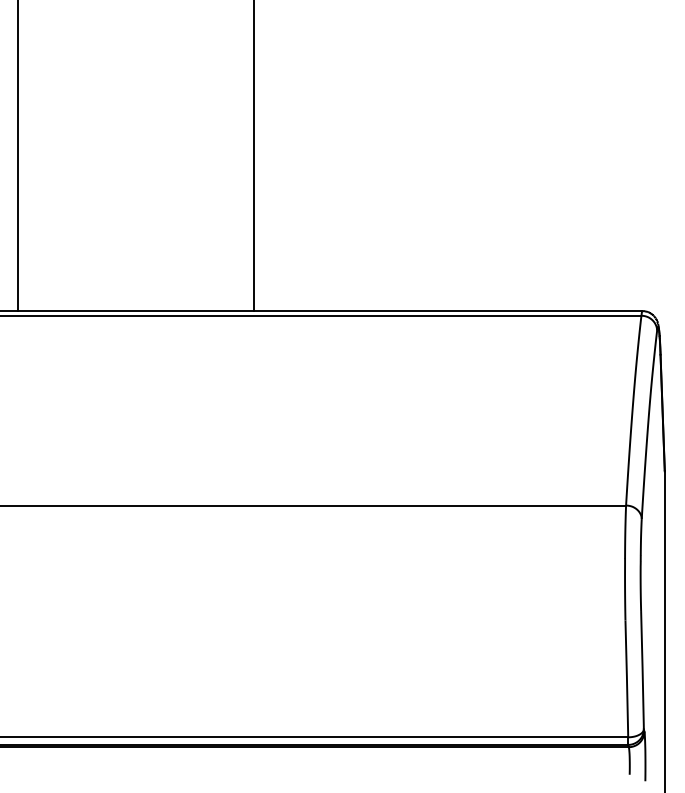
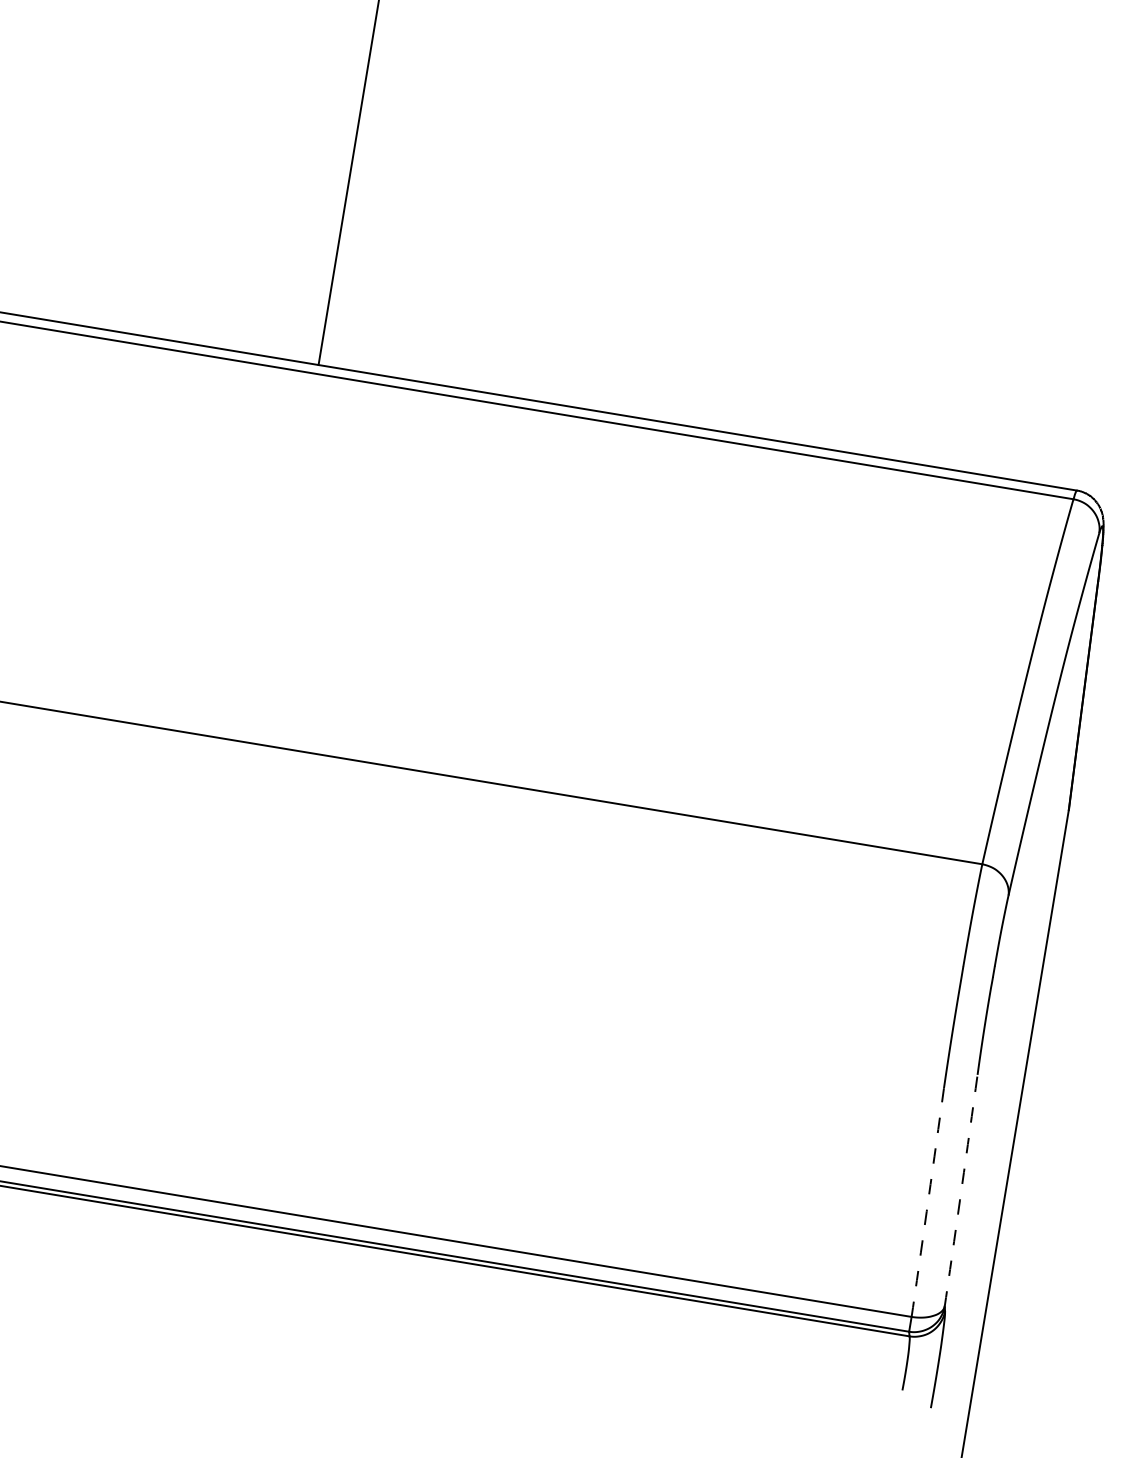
line: (642, 669) -> (961, 1189), solid -> dashed
line: (626, 678) -> (927, 1201), solid -> dashed

